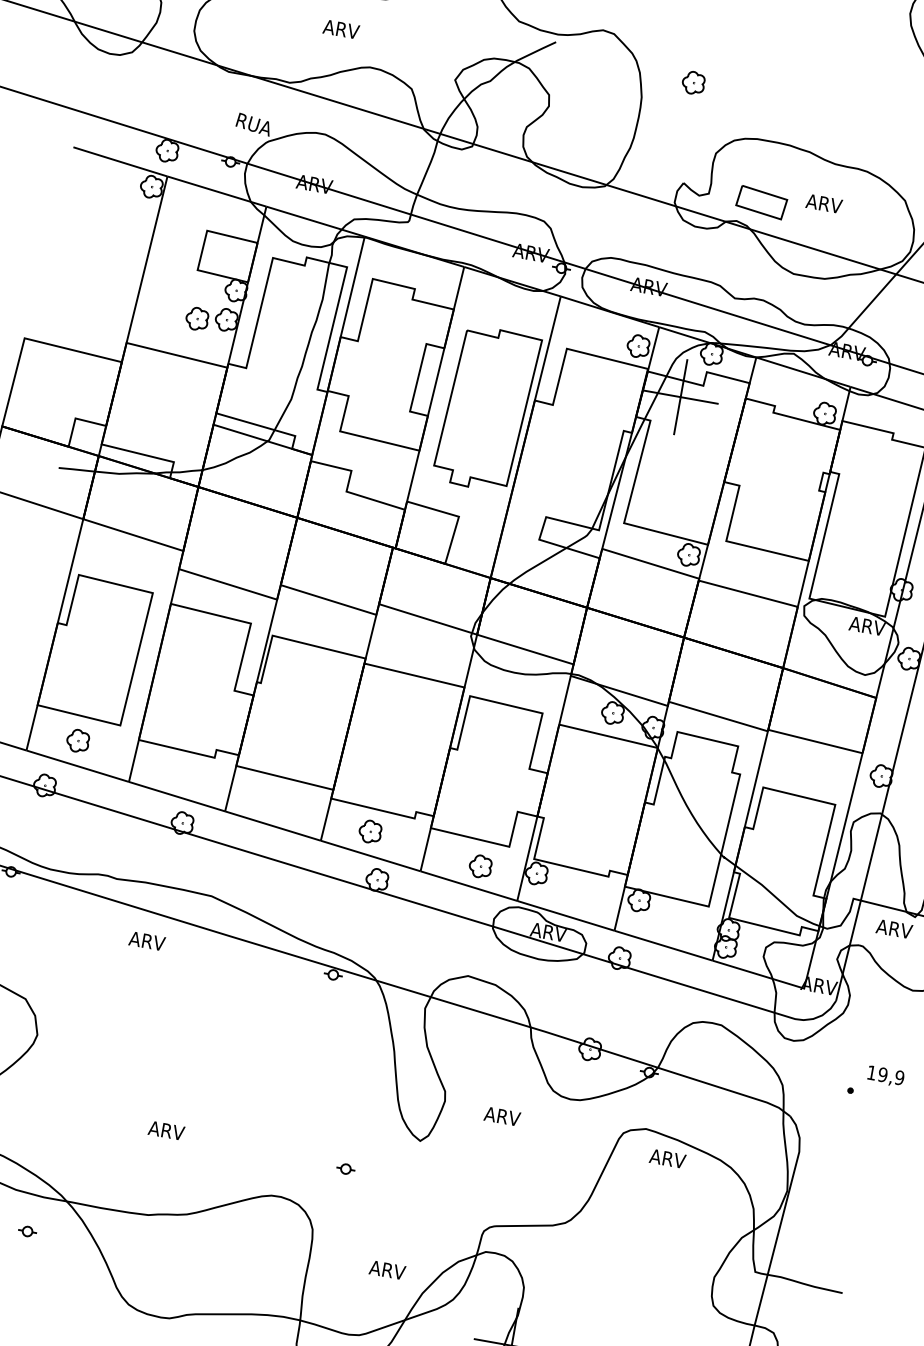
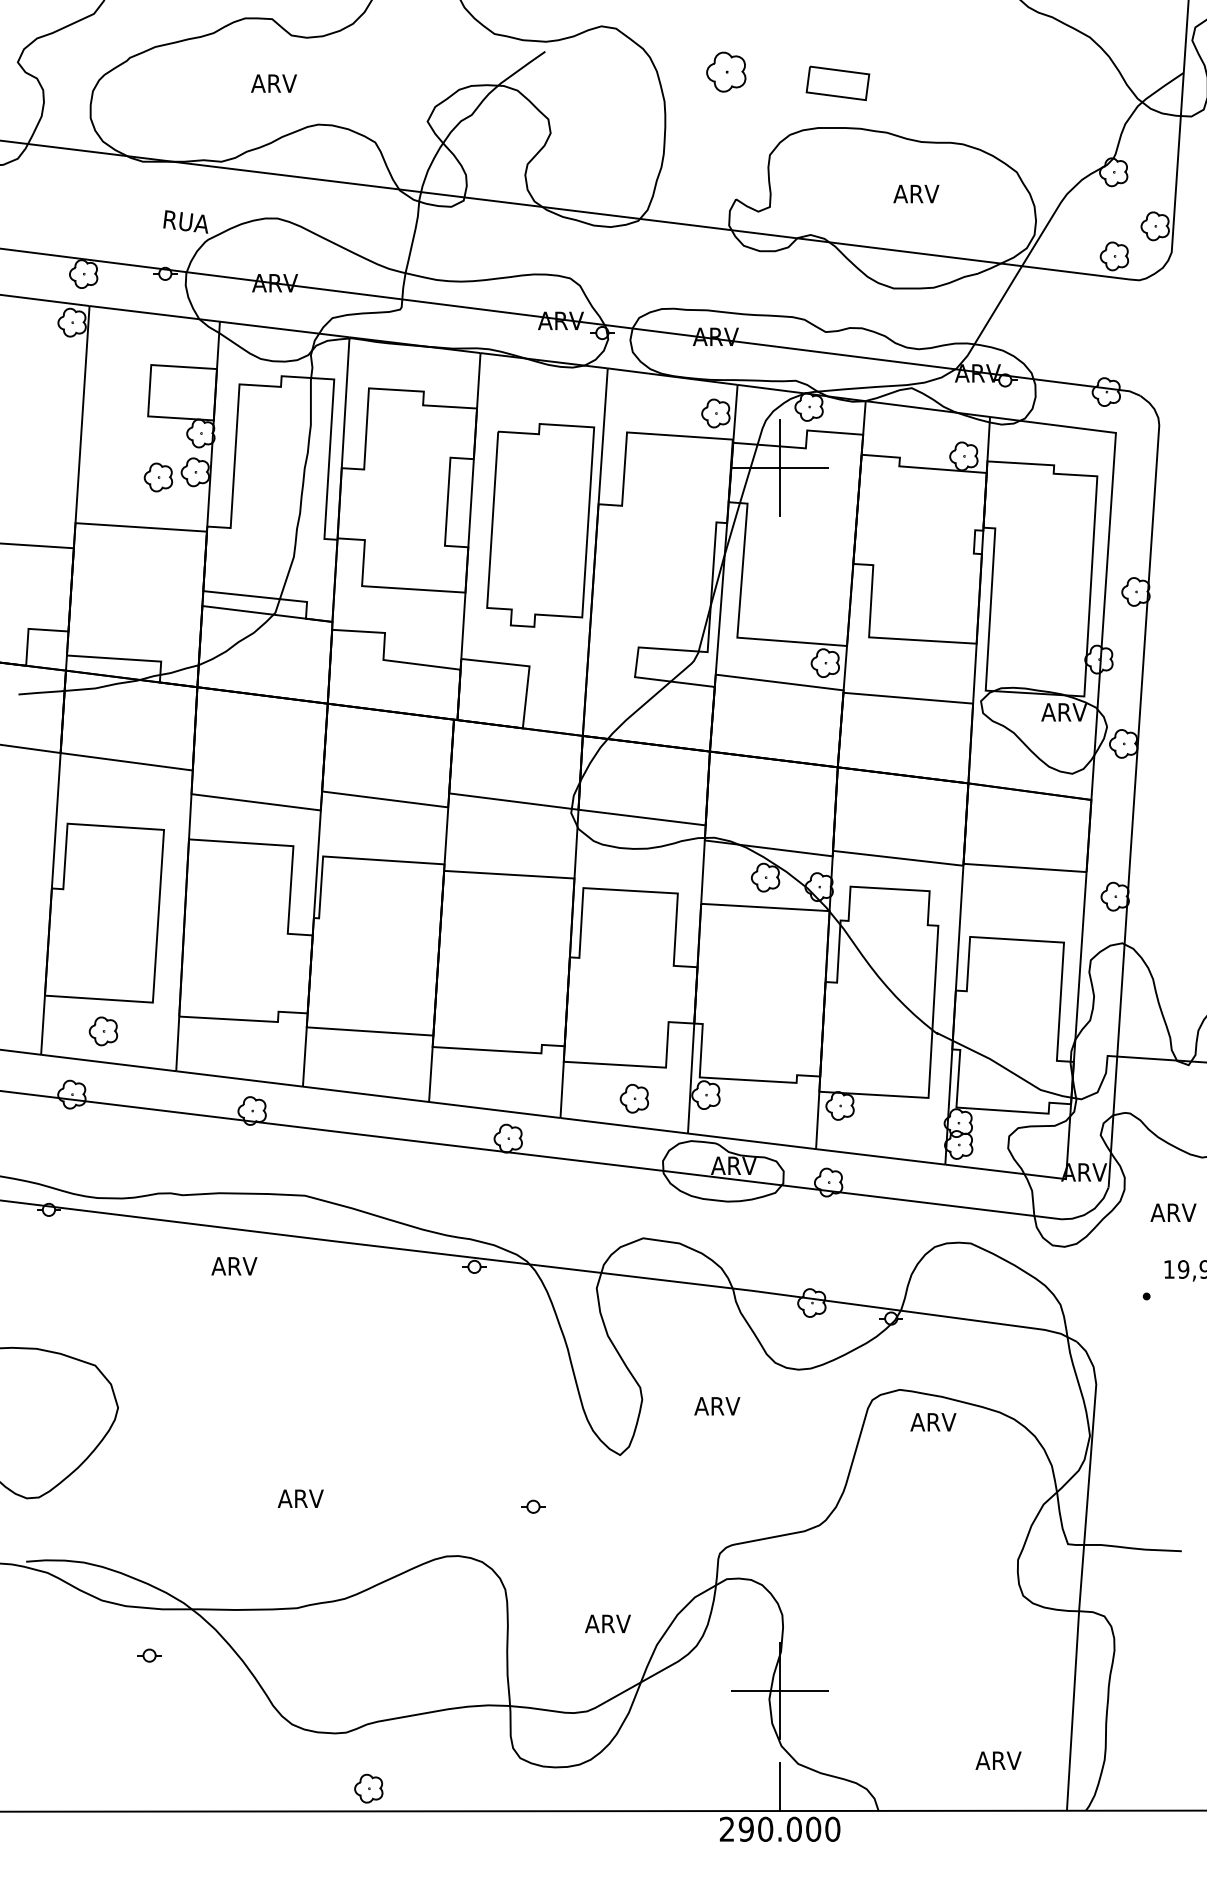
part: (693, 82) -> (725, 71), size x1.4
part: (761, 202) -> (837, 83), moved
part: (370, 831) -> (488, 1079), removed
text: (894, 928) -> (1173, 1212), moved

